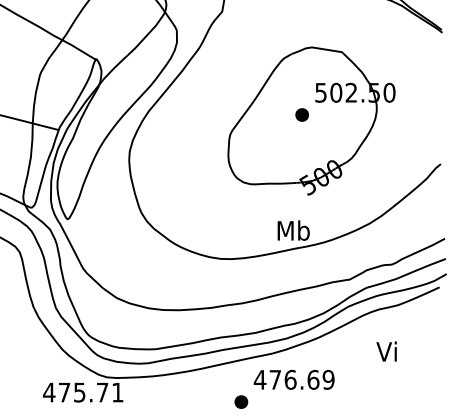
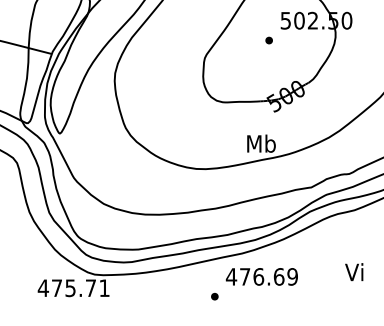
part: (302, 114) -> (269, 40), size x0.62
text: (386, 351) -> (354, 272), moved
part: (241, 401) -> (214, 296), size x0.62

